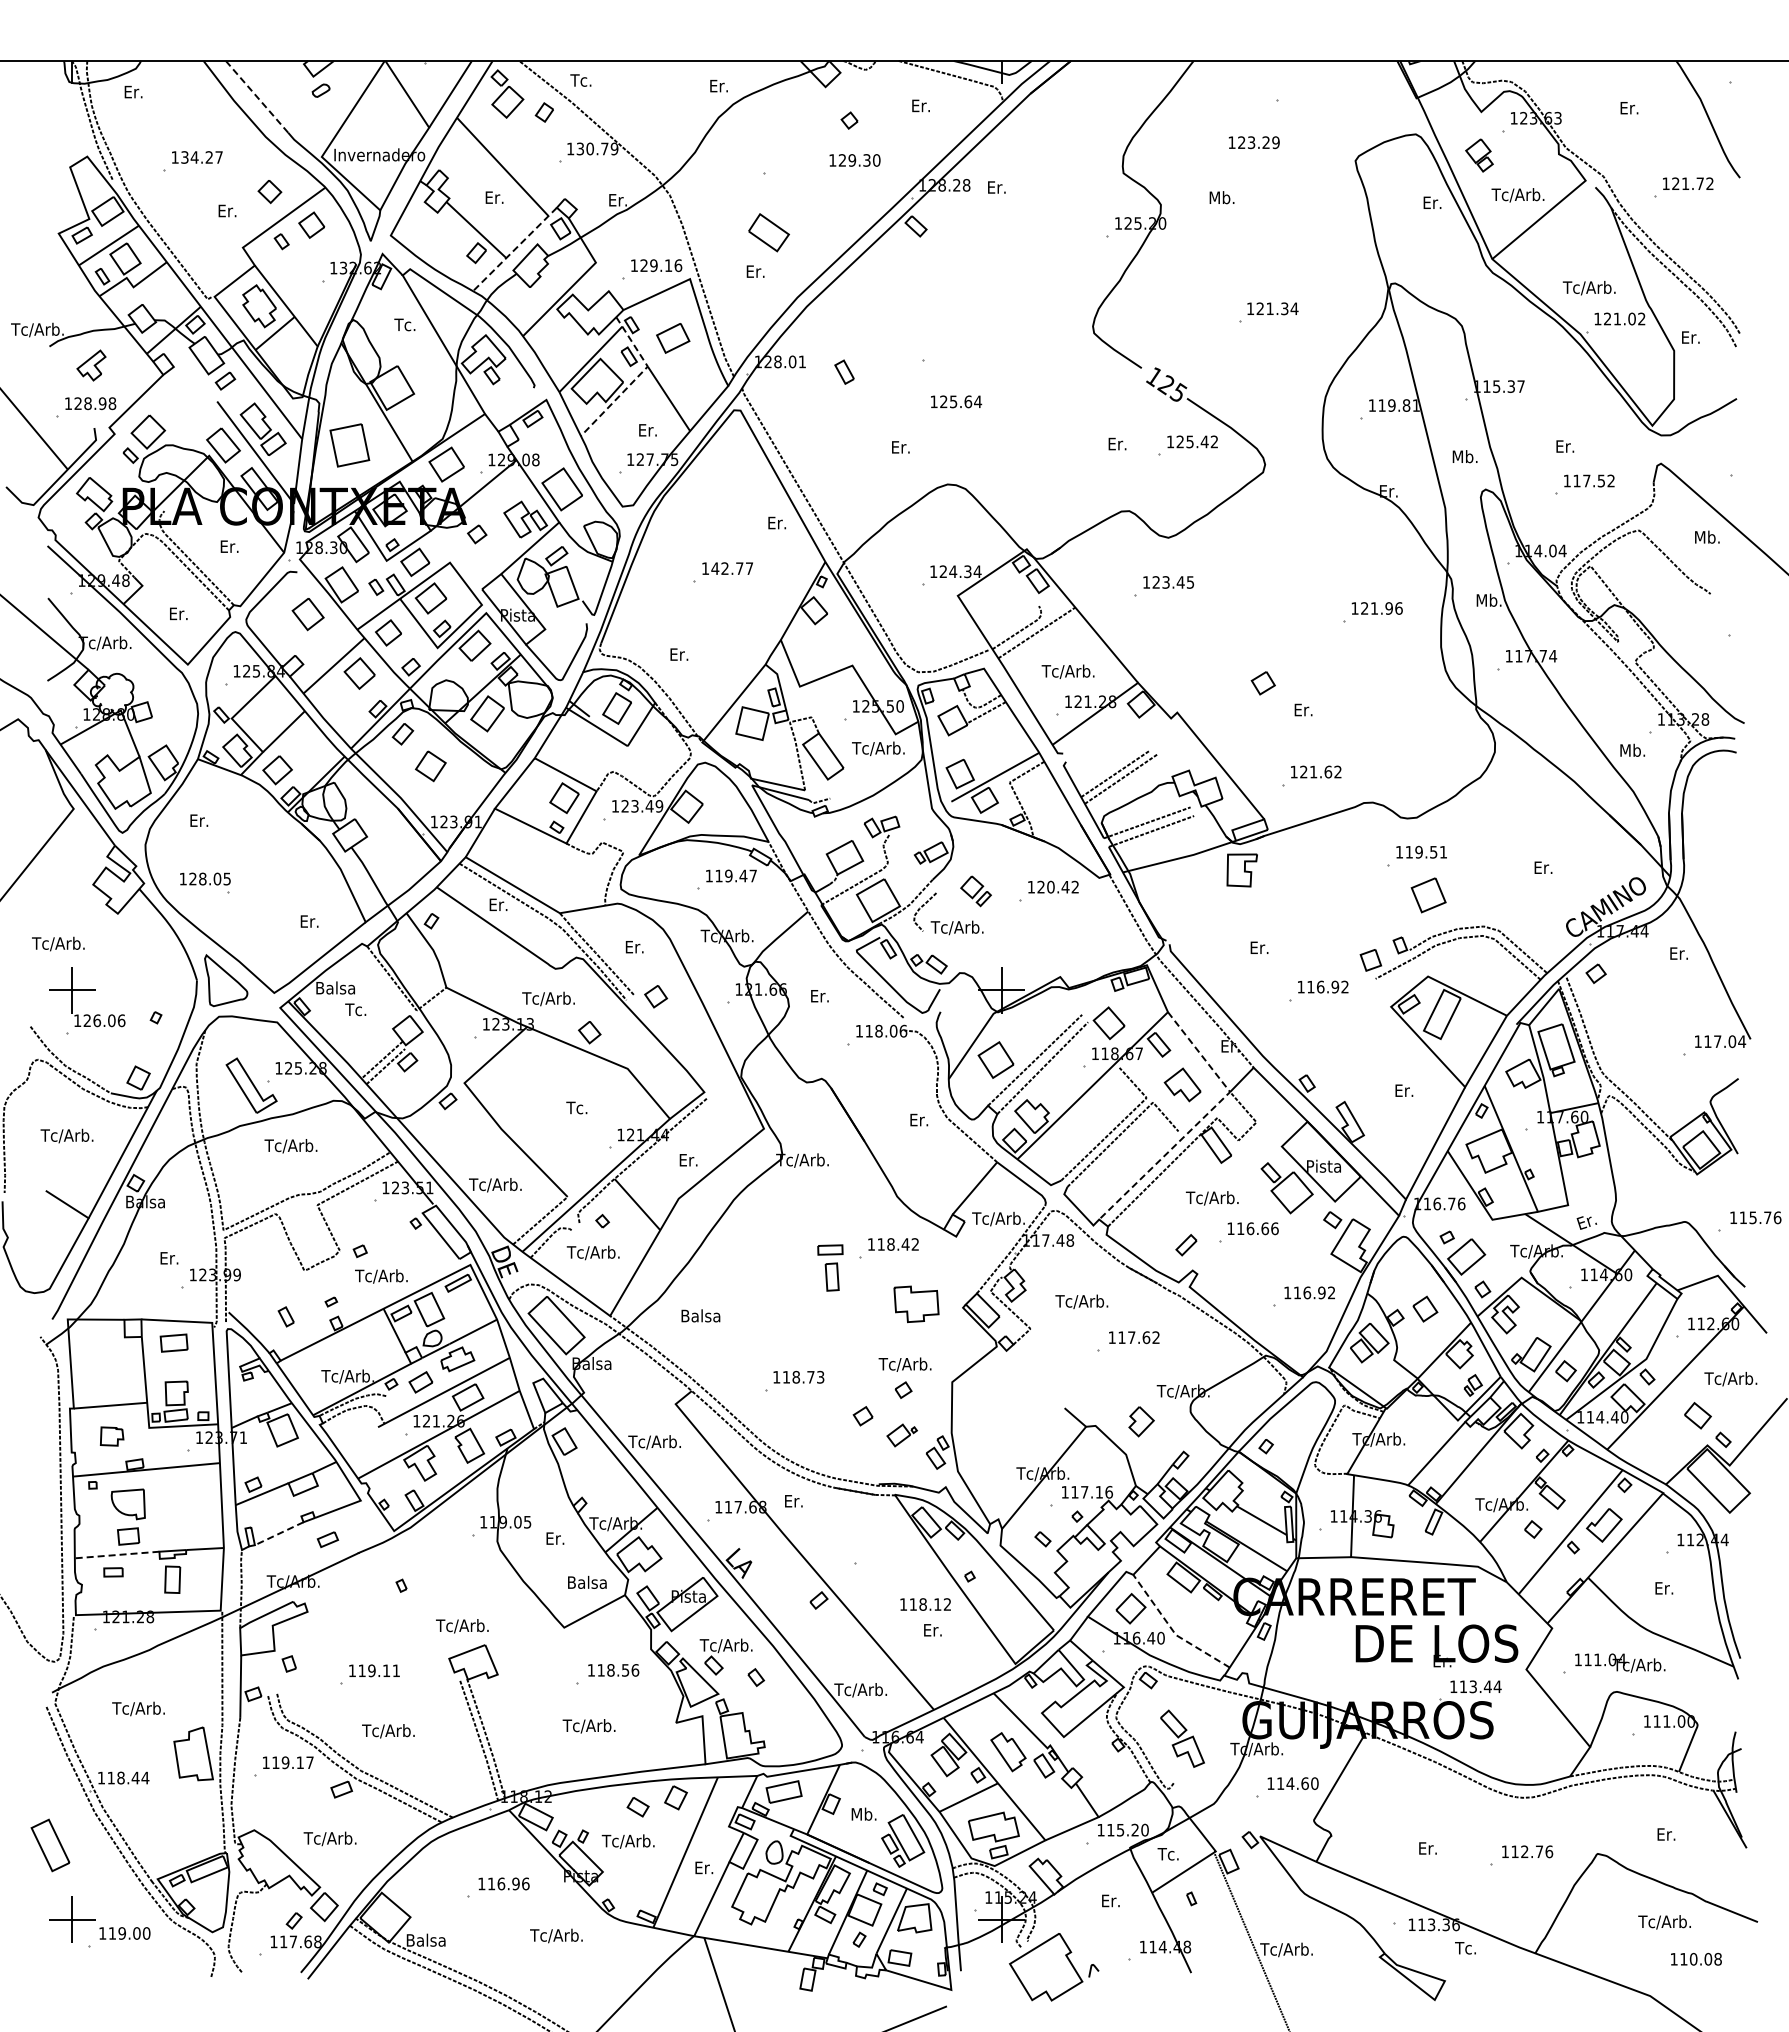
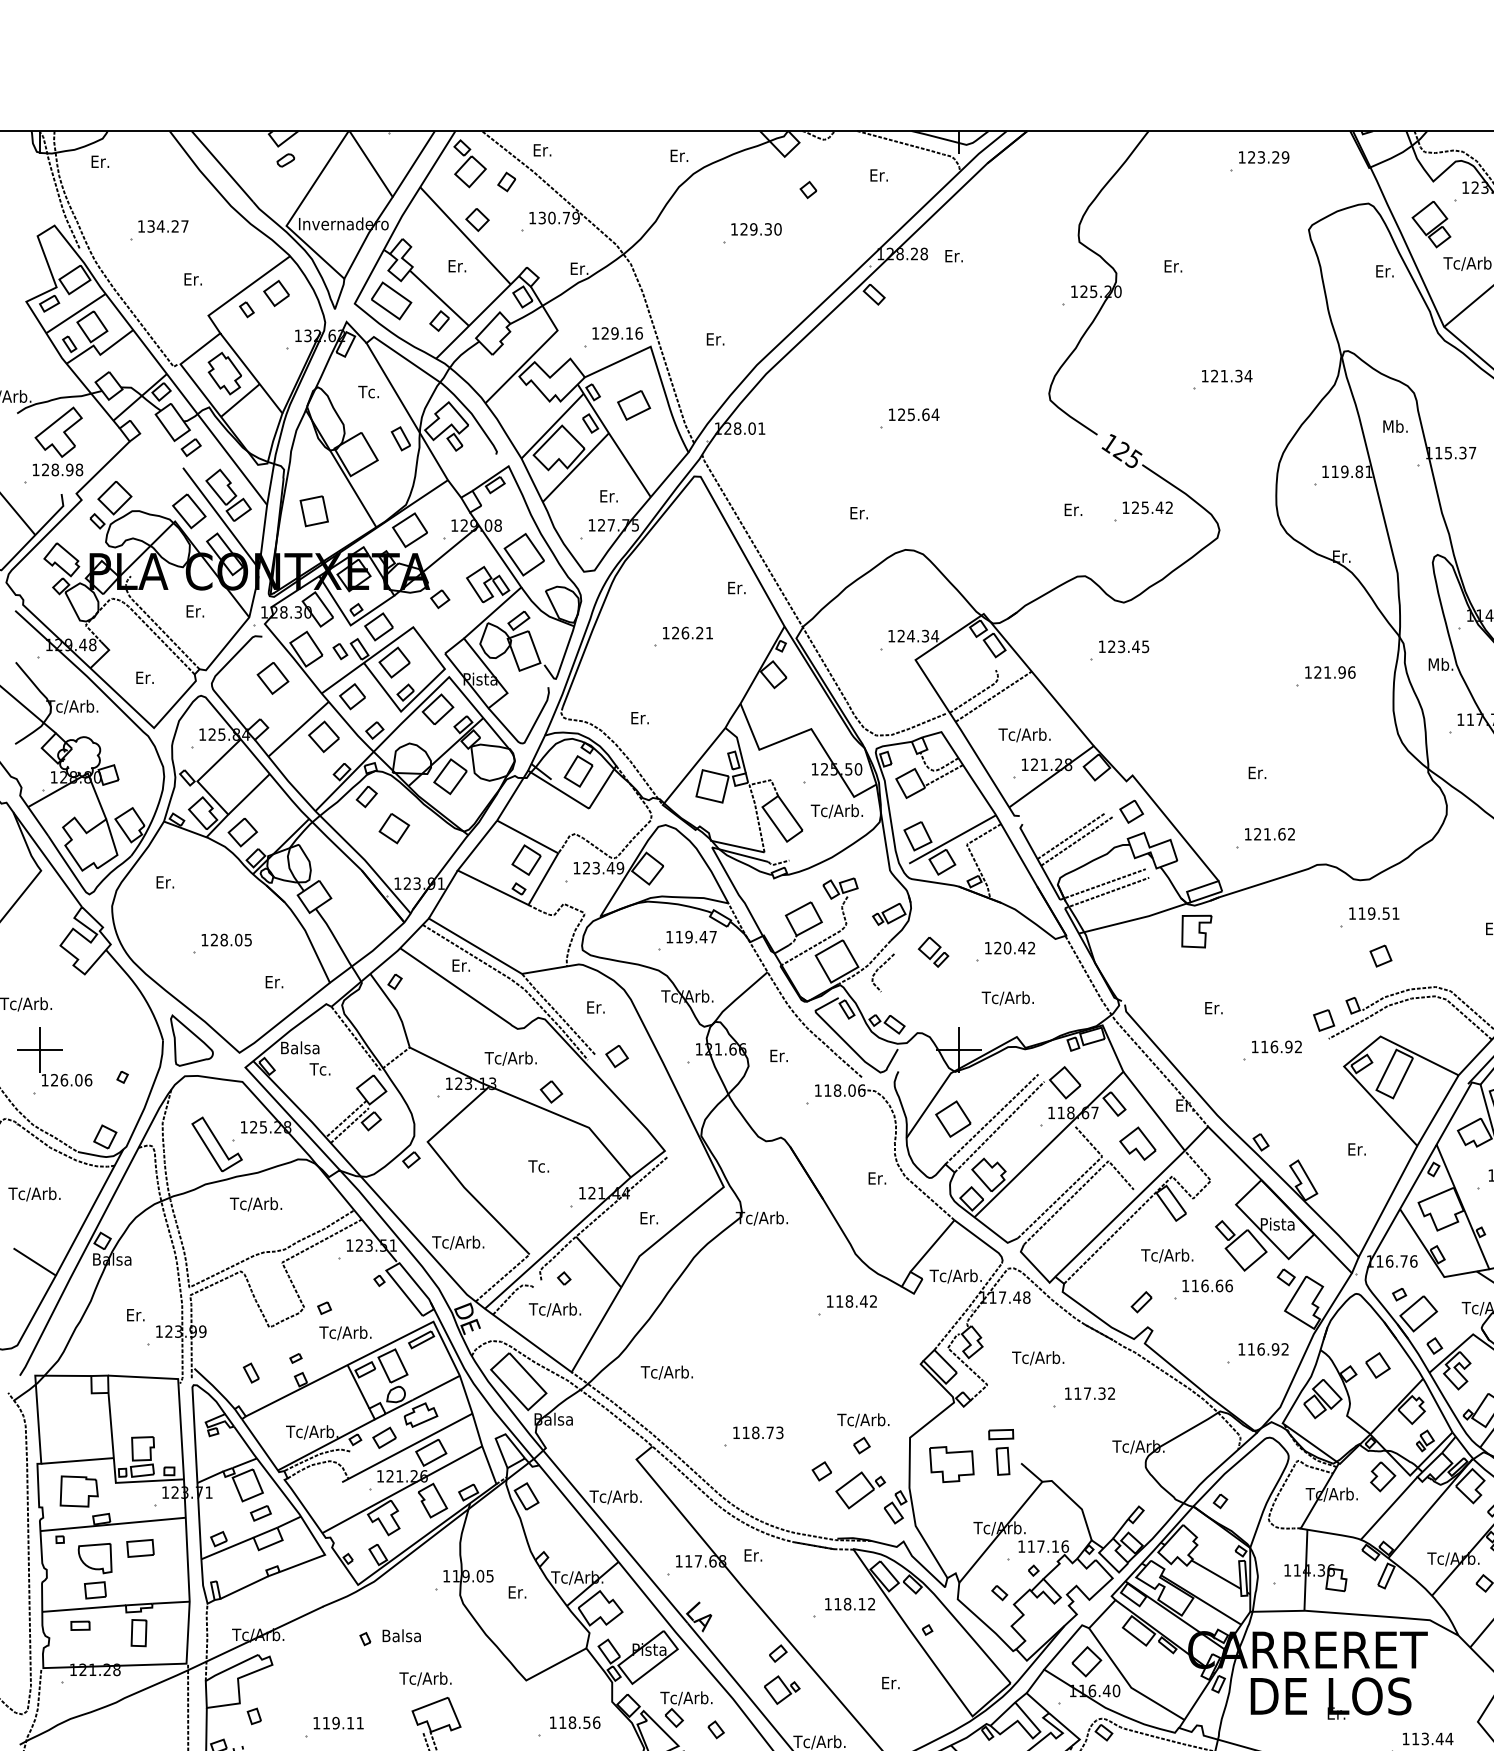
text: (580, 80) -> (542, 150), Tc. -> Er.
line: (257, 96) -> (222, 166), dashed -> solid
text: (1253, 142) -> (1263, 157), moved
part: (1479, 155) -> (1431, 224), size x1.43
text: (854, 160) -> (755, 229), moved
part: (269, 192) -> (477, 220), moved
text: (1222, 197) -> (1177, 266), Mb. -> Er.
part: (768, 232) -> (391, 300), moved
line: (514, 249) -> (477, 317), dashed -> solid
part: (91, 365) -> (58, 432), size x1.67
part: (844, 371) -> (400, 438), moved
line: (634, 380) -> (595, 447), dashed -> solid
text: (956, 401) -> (914, 414), moved
part: (349, 445) -> (313, 511), size x0.71
text: (1464, 456) -> (1394, 426), moved
text: (731, 568) -> (691, 632), 142.77 -> 126.21
part: (1262, 683) -> (1130, 811), moved
text: (205, 878) -> (226, 939), moved
part: (1427, 894) -> (1380, 955), size x0.62
text: (956, 927) -> (1007, 997), moved
line: (1201, 1119) -> (1156, 1177), dashed -> solid
part: (830, 1267) -> (1001, 1451), moved
part: (916, 1304) -> (951, 1464), moved
text: (706, 1316) -> (666, 1372), Balsa -> Tc/Arb.
text: (1146, 1337) -> (1102, 1393), 117.62 -> 117.32
part: (173, 1342) -> (139, 1547), moved
part: (1141, 1421) -> (1383, 1476), moved
part: (901, 1435) -> (859, 1490), size x1.67
part: (111, 1436) -> (78, 1491), size x1.67
line: (279, 1533) -> (244, 1587), dashed -> solid
part: (327, 1539) -> (260, 1513), moved
line: (116, 1555) -> (83, 1609), dashed -> solid
text: (587, 1581) -> (401, 1634), moved
text: (925, 1604) -> (849, 1604), moved
line: (1173, 1631) -> (1128, 1684), dashed -> solid
part: (822, 1637) -> (781, 1690), added
text: (1436, 1645) -> (1330, 1698), moved

